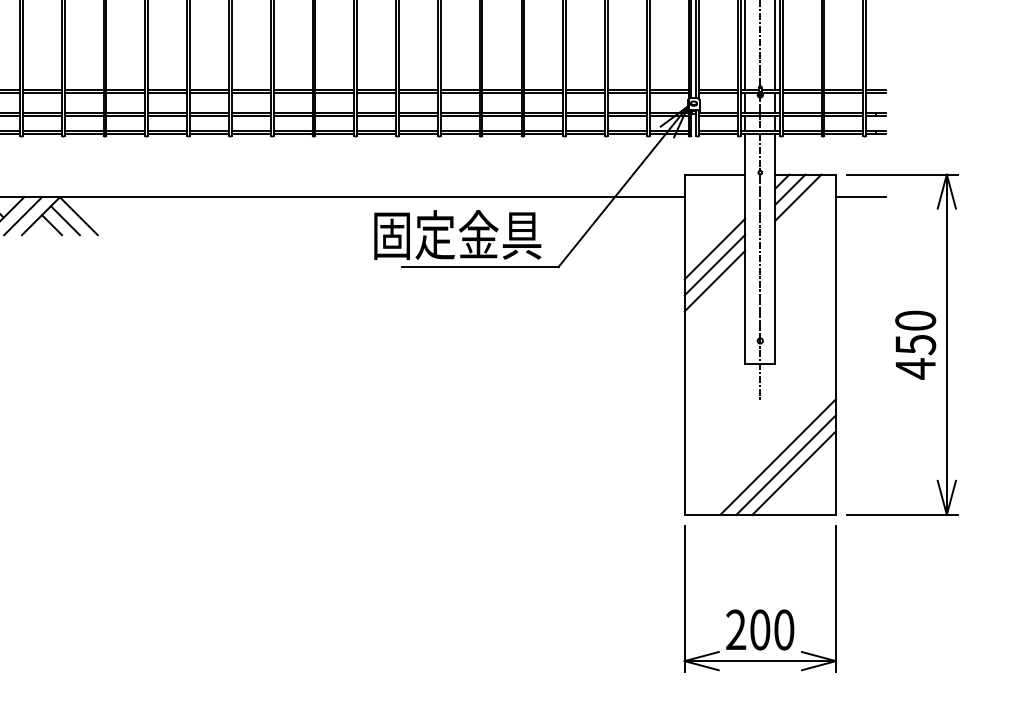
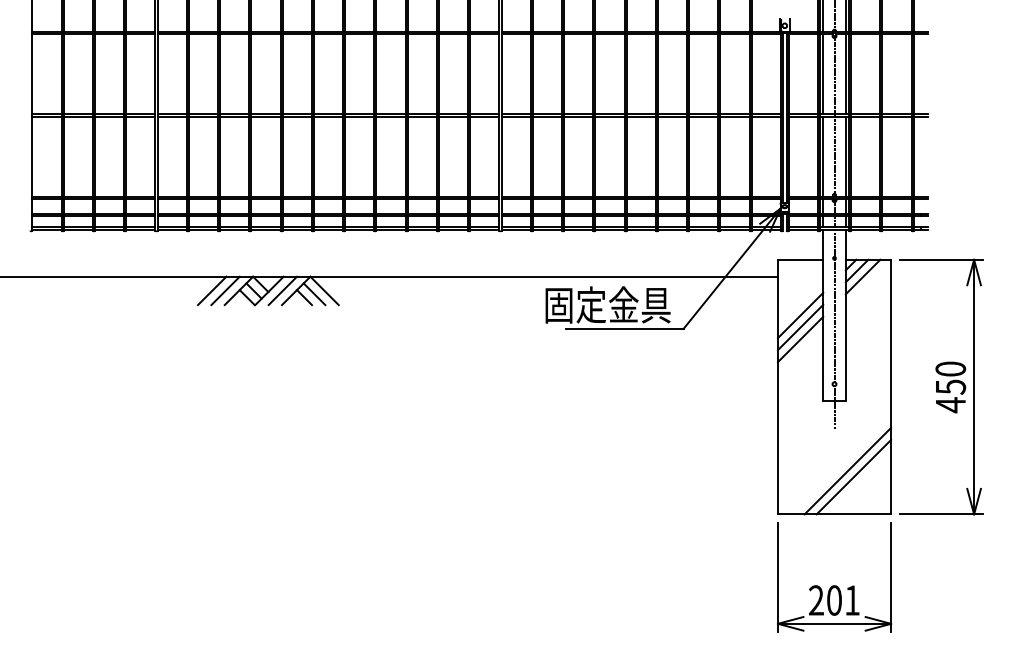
line: (860, 196) -> (909, 276), removed
line: (793, 472) -> (859, 482), removed
text: (784, 629) -> (852, 600), 200 -> 201

